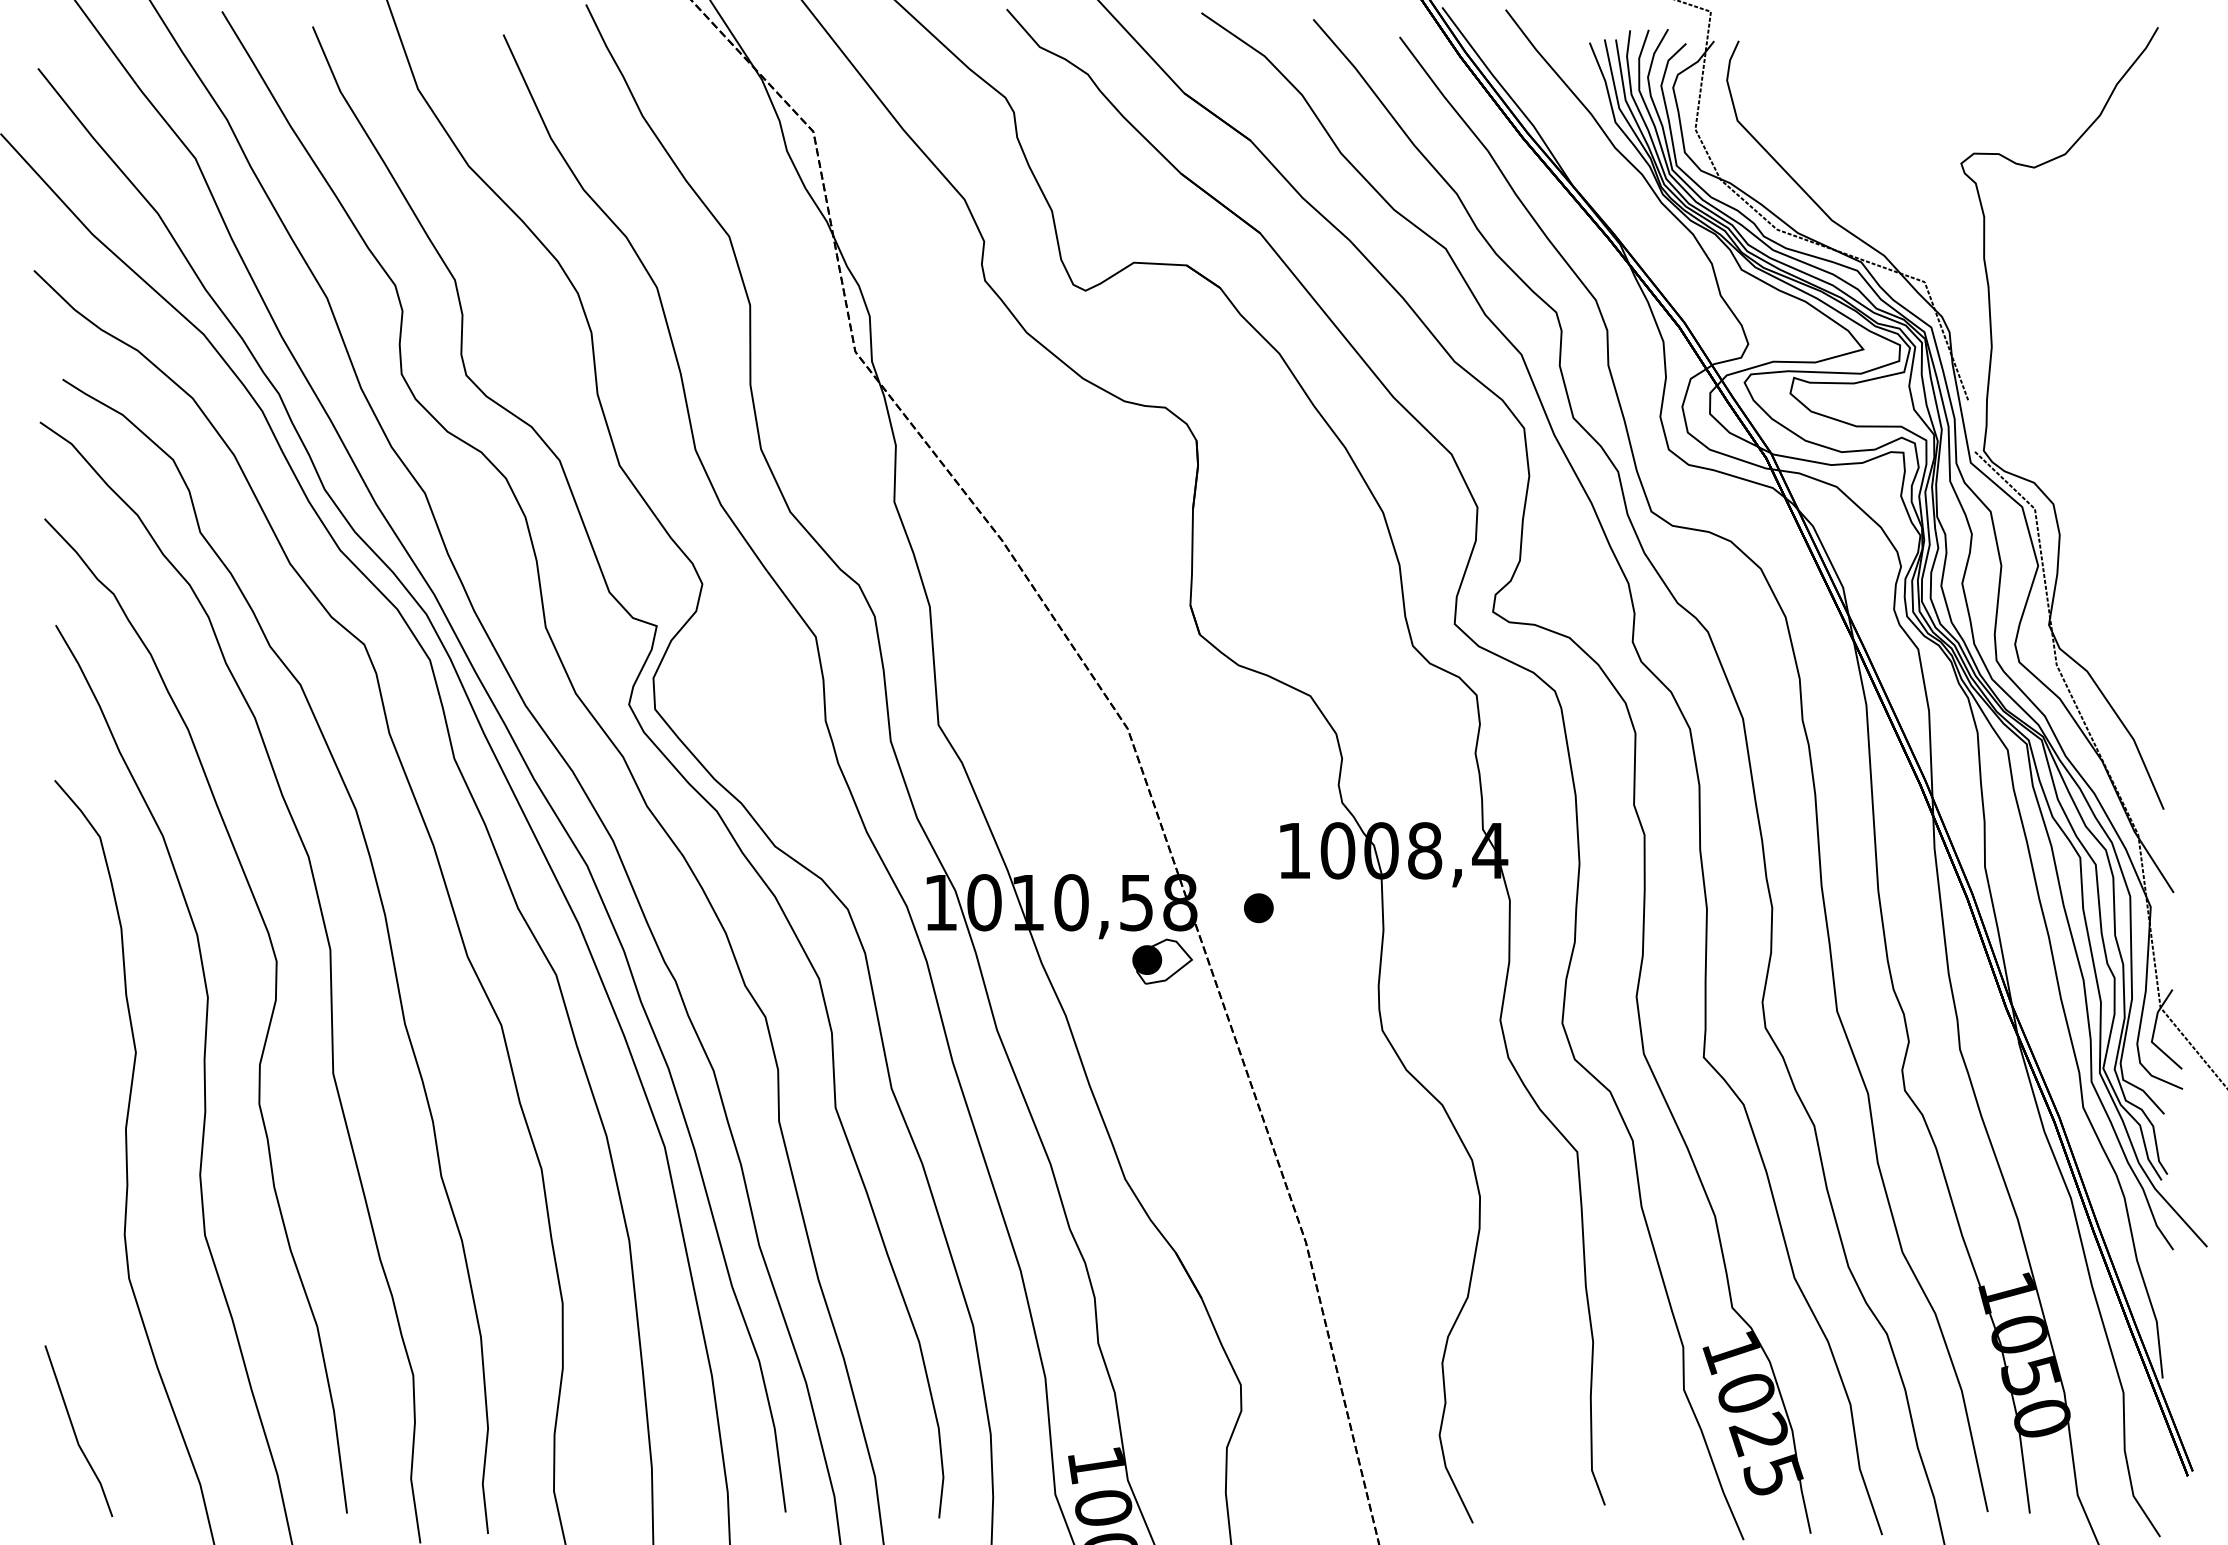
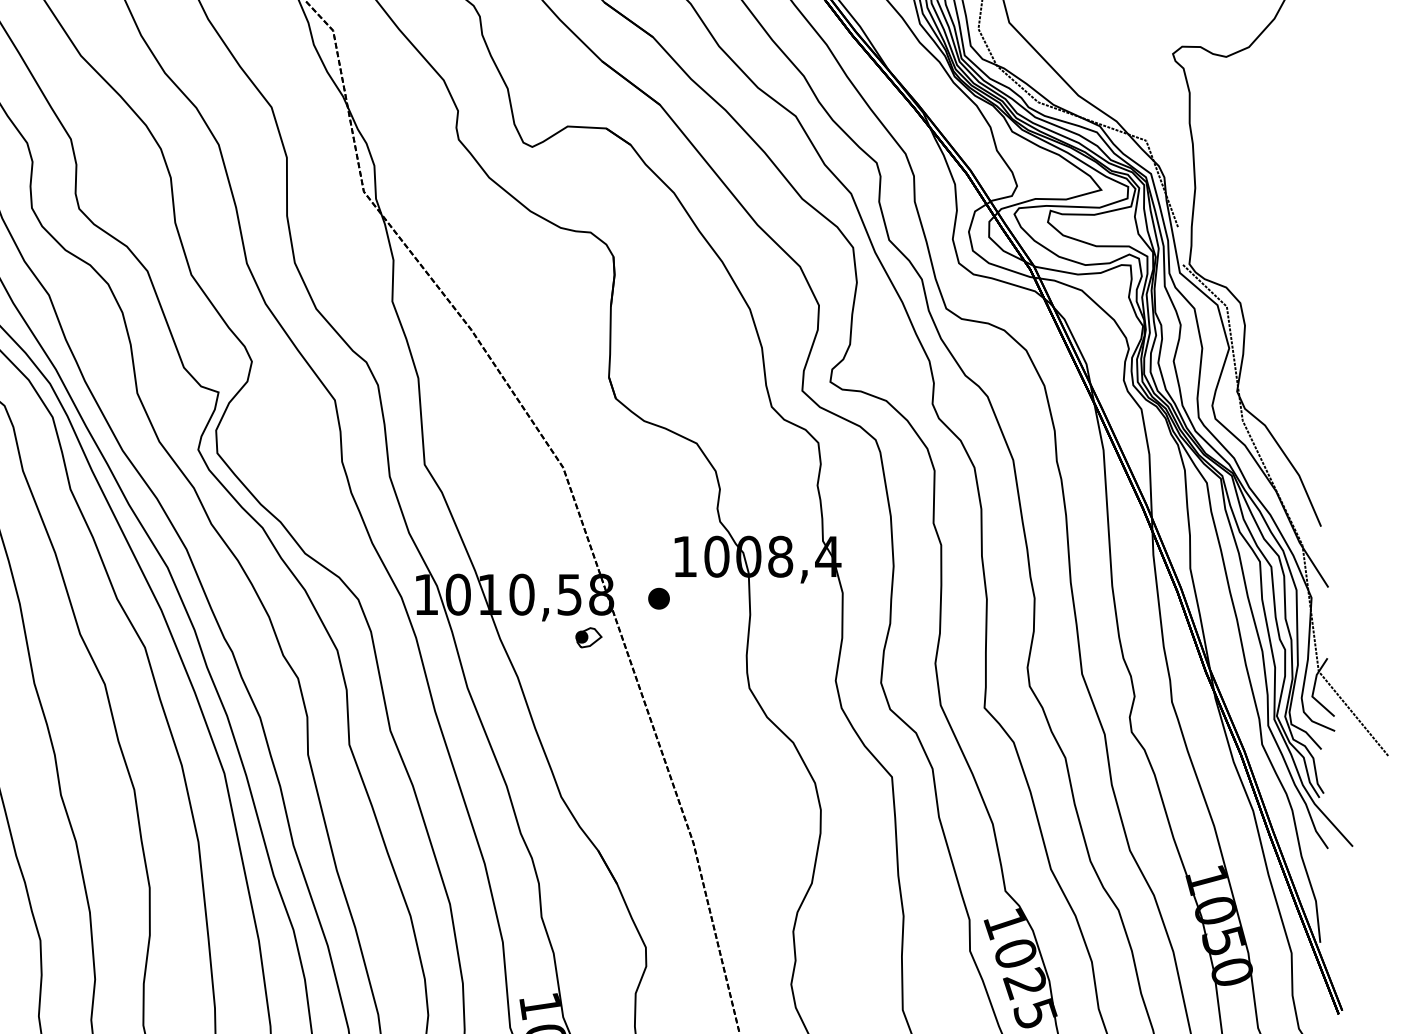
part: (1162, 961) -> (588, 637), size x0.6

